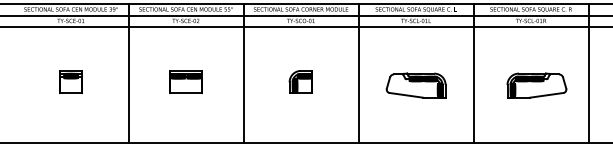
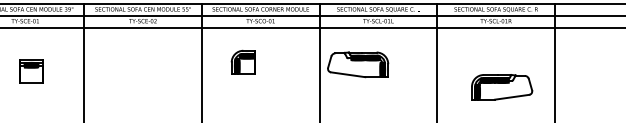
part: (185, 81) -> (142, 83), removed
part: (300, 81) -> (242, 61), moved
part: (70, 82) -> (31, 71), moved
part: (415, 85) -> (357, 64), moved

